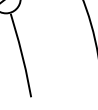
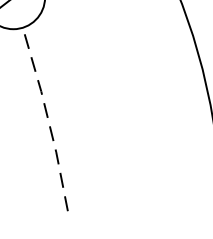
line: (22, 54) -> (49, 118), solid -> dashed

